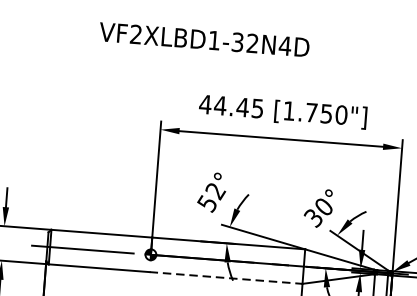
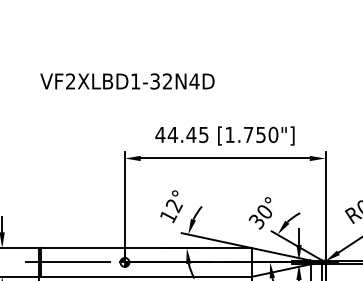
text: (204, 39) -> (127, 81), moved
text: (207, 203) -> (168, 216), 52° -> 12°
line: (226, 277) -> (188, 276), dashed -> solid

